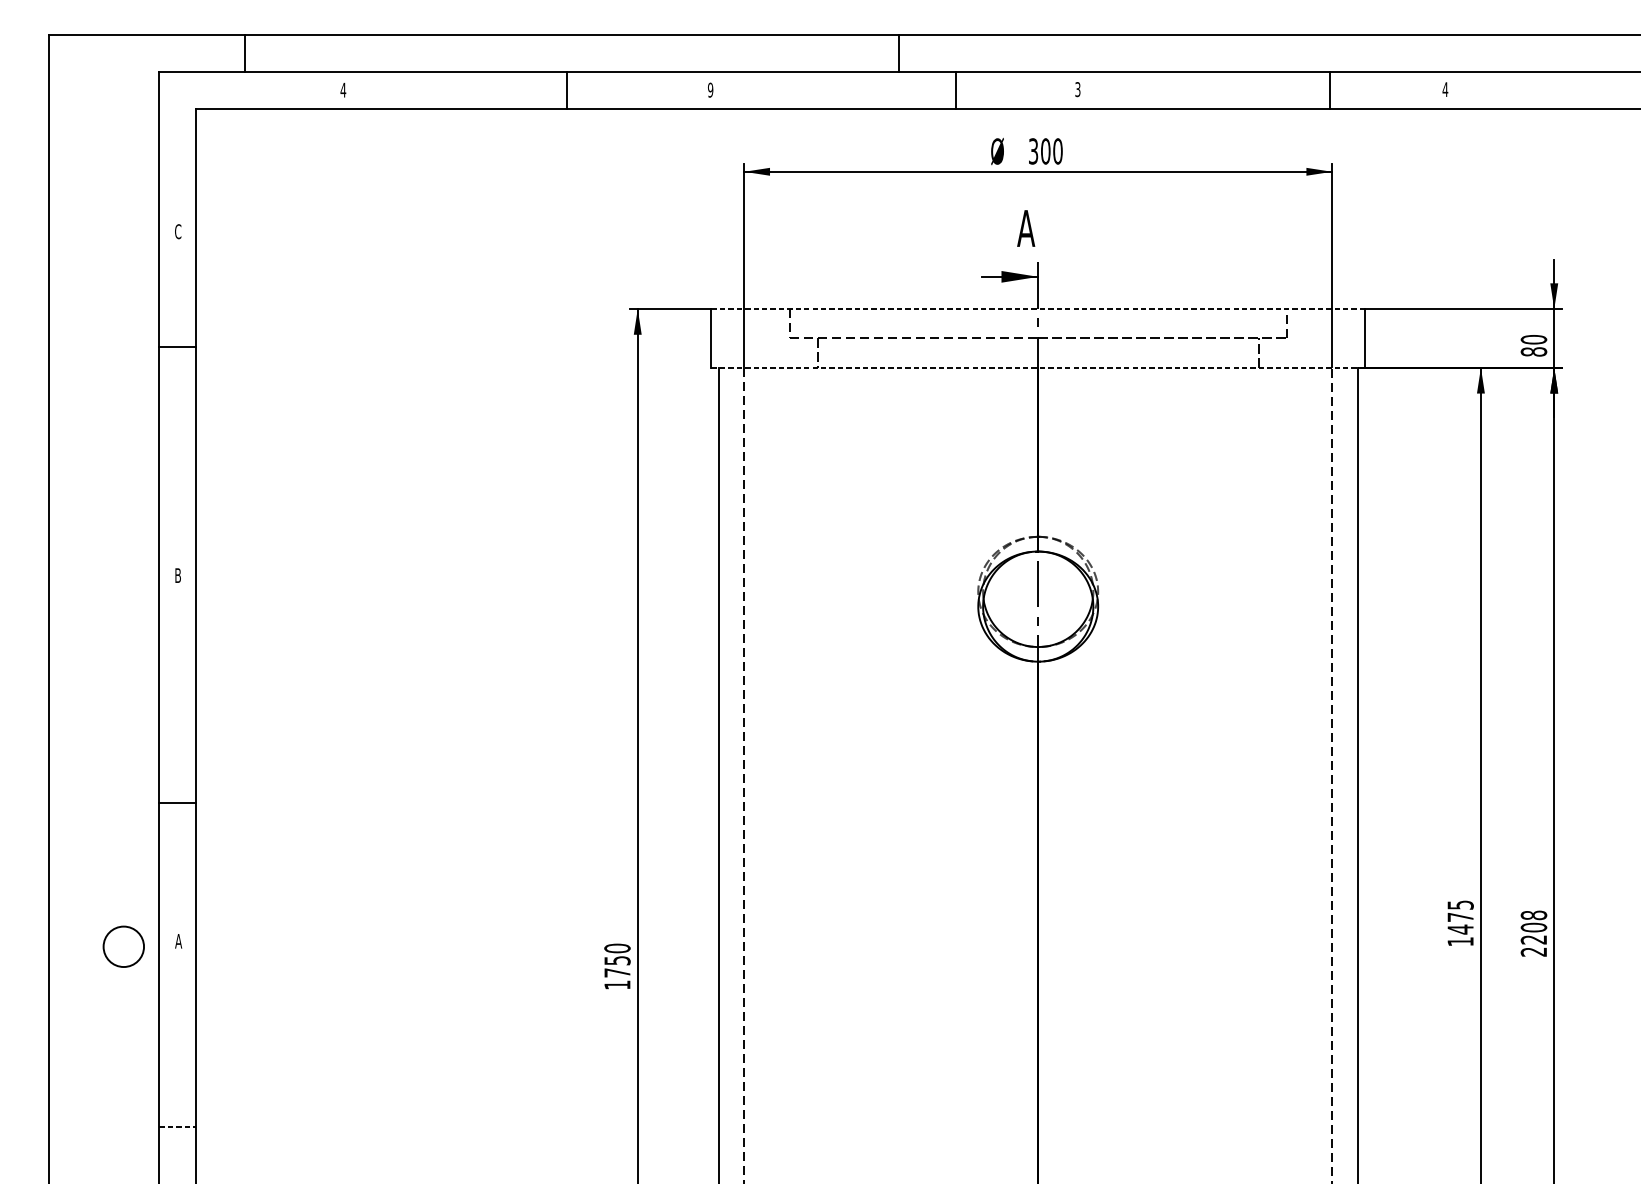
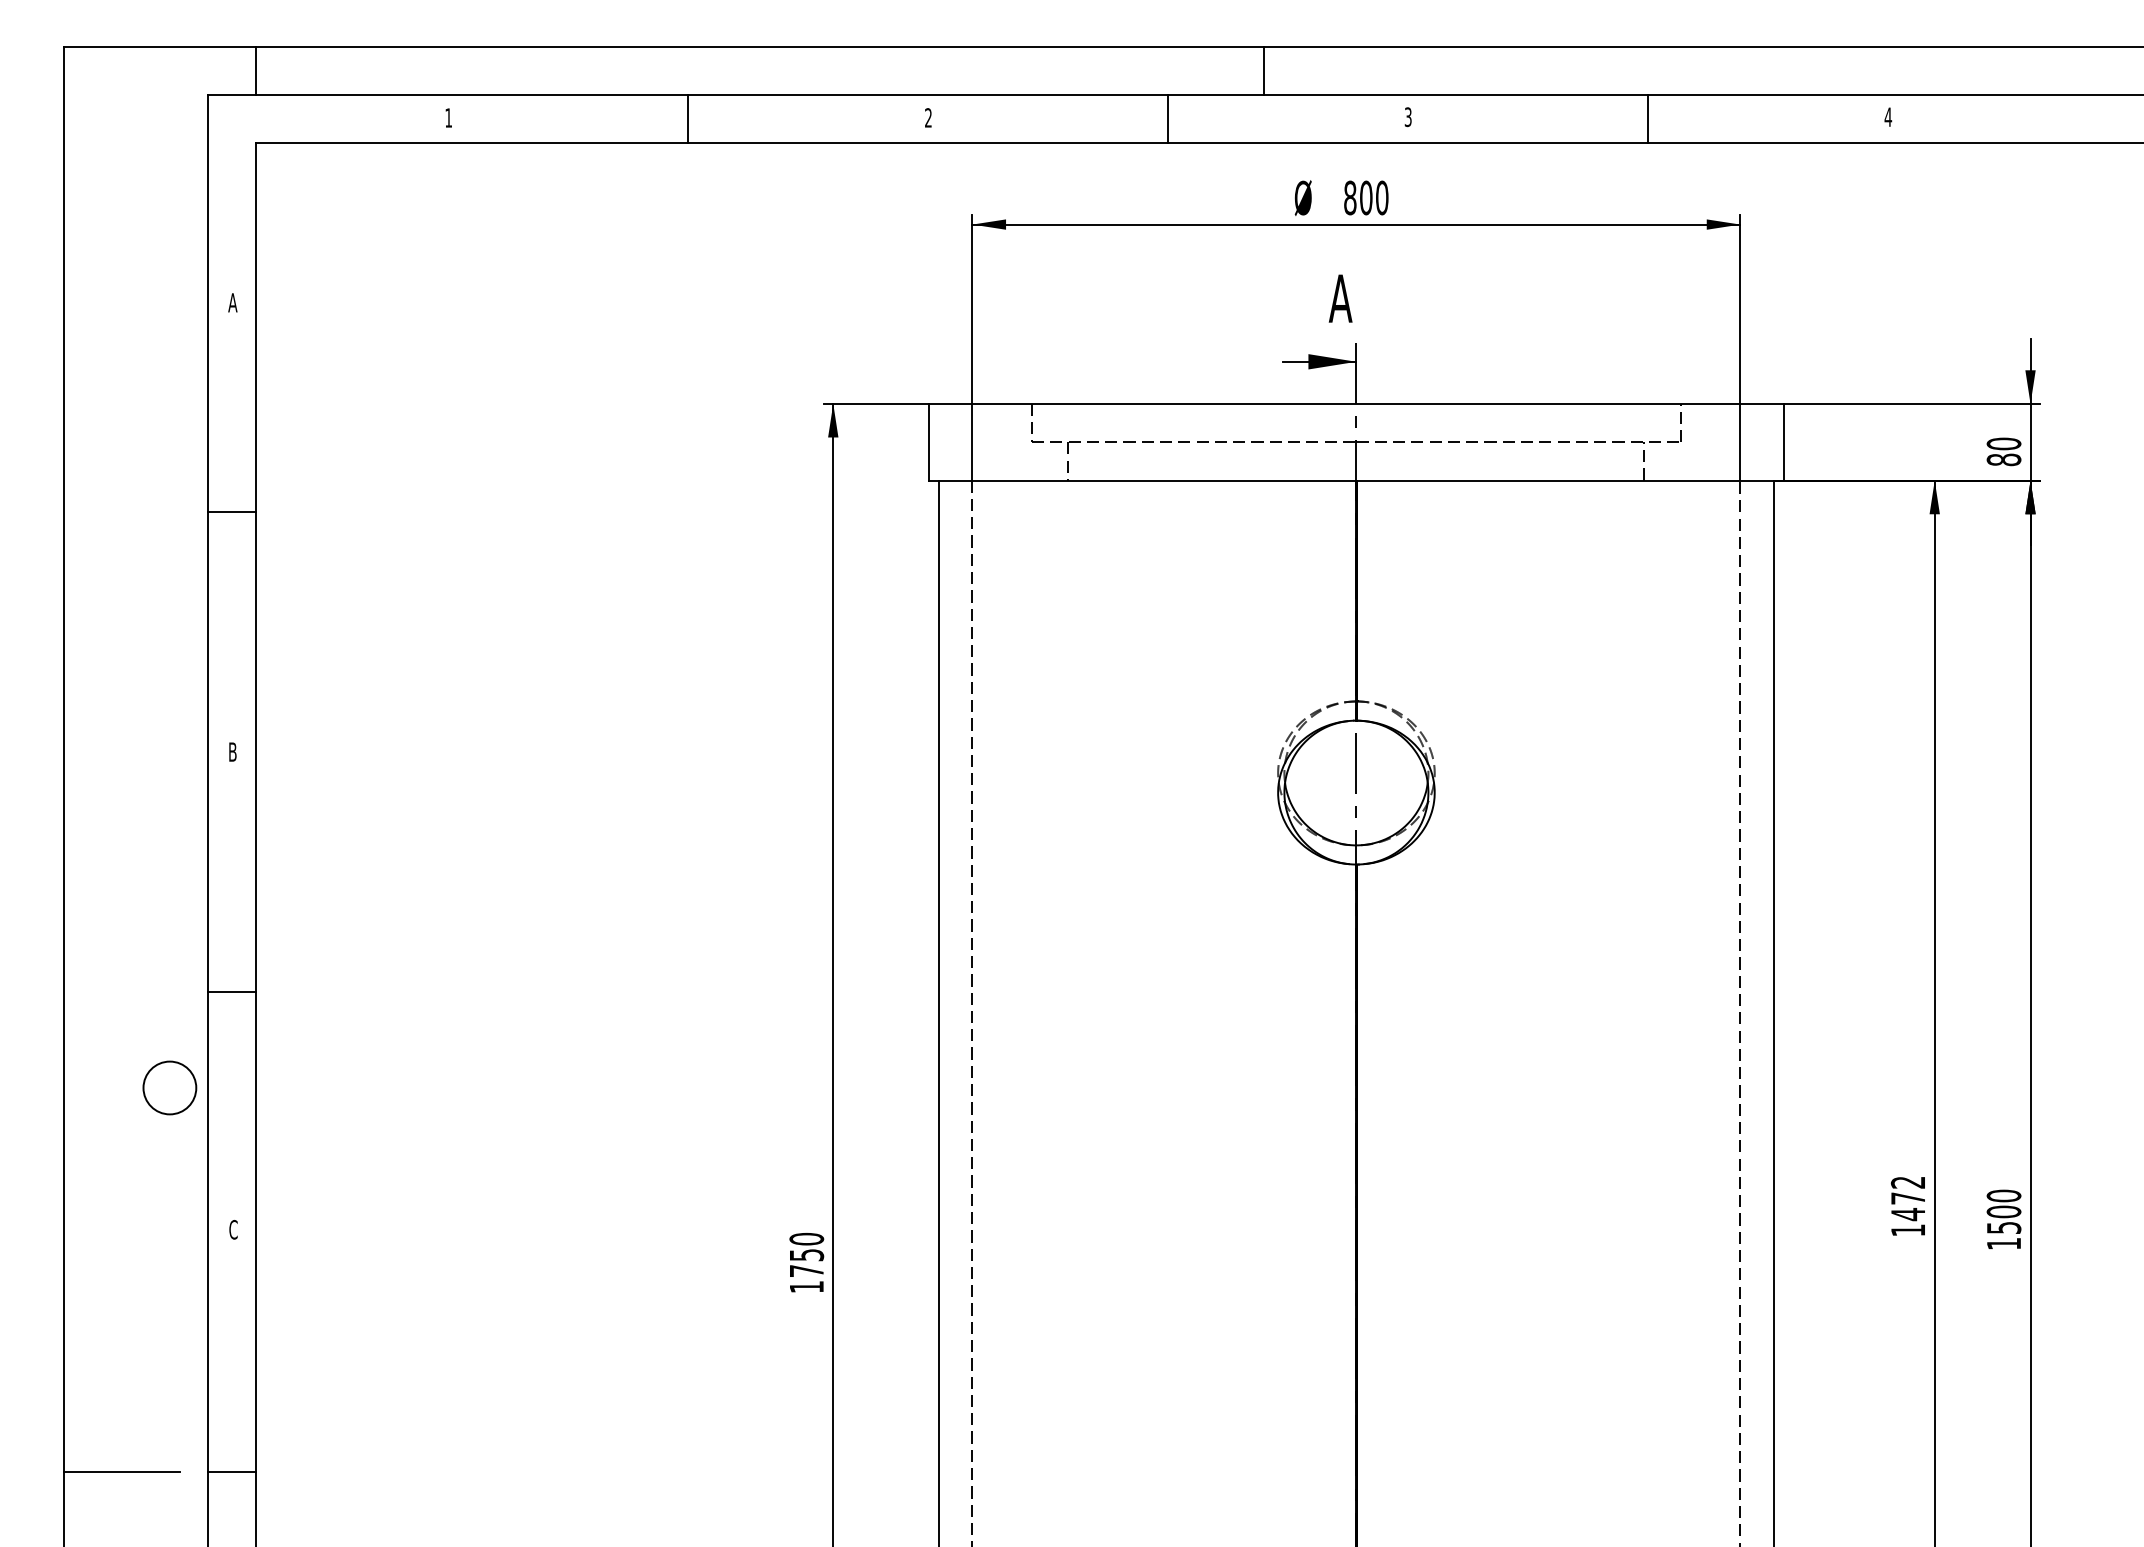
line: (245, 53) -> (256, 70), moved
line: (898, 53) -> (1264, 70), moved
text: (343, 89) -> (448, 117), 4 -> 1
text: (709, 89) -> (927, 117), 9 -> 2
line: (566, 90) -> (688, 118), moved
line: (956, 90) -> (1168, 118), moved
line: (1329, 90) -> (1648, 118), moved
text: (1033, 151) -> (1350, 197), 300 -> 800
text: (177, 231) -> (232, 302), C -> A
line: (1037, 308) -> (1355, 403), dashed -> solid
line: (177, 347) -> (232, 512), moved
line: (1037, 367) -> (1355, 480), dashed -> solid
line: (177, 803) -> (232, 992), moved
text: (1460, 905) -> (1907, 1182), 1475 -> 1472
text: (1533, 933) -> (2003, 1219), 2208 -> 1500
text: (178, 941) -> (233, 1229), A -> C
circle: (123, 946) -> (169, 1087), moved
line: (92, 1126) -> (121, 1471), added
line: (177, 1126) -> (232, 1471), dashed -> solid

